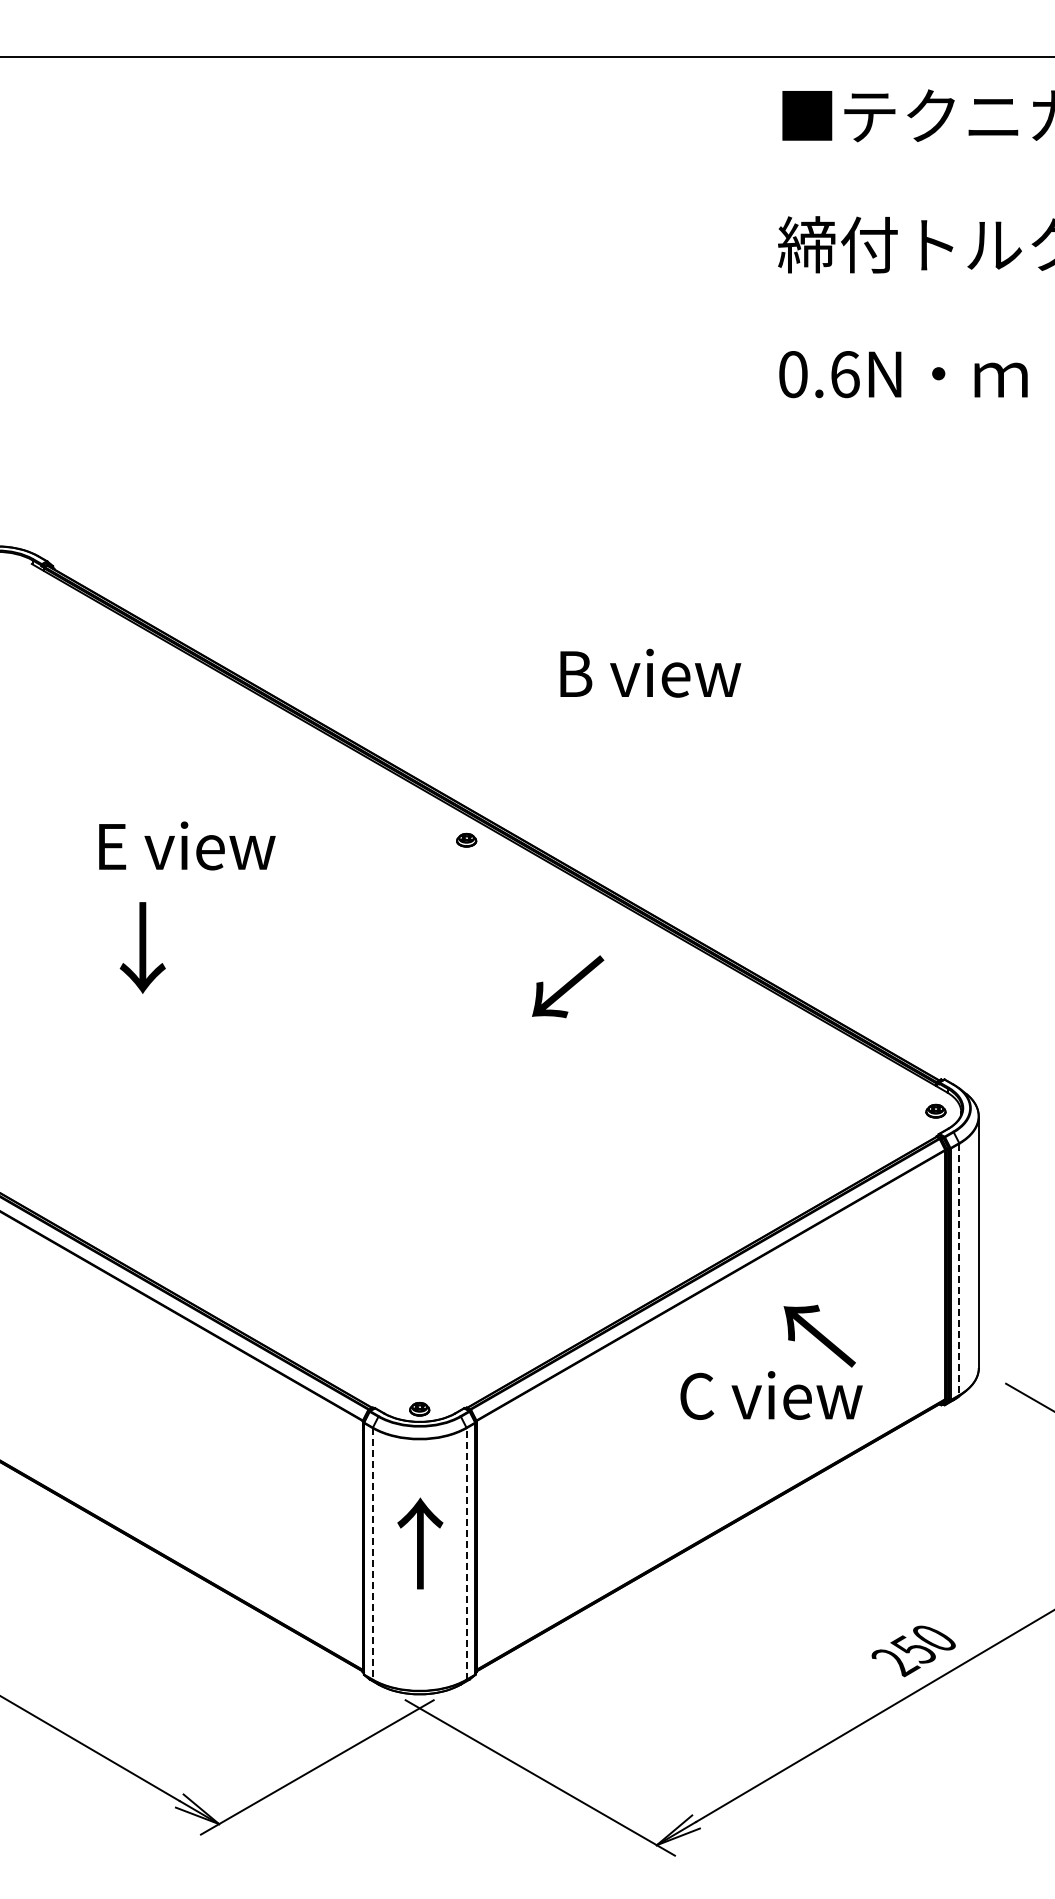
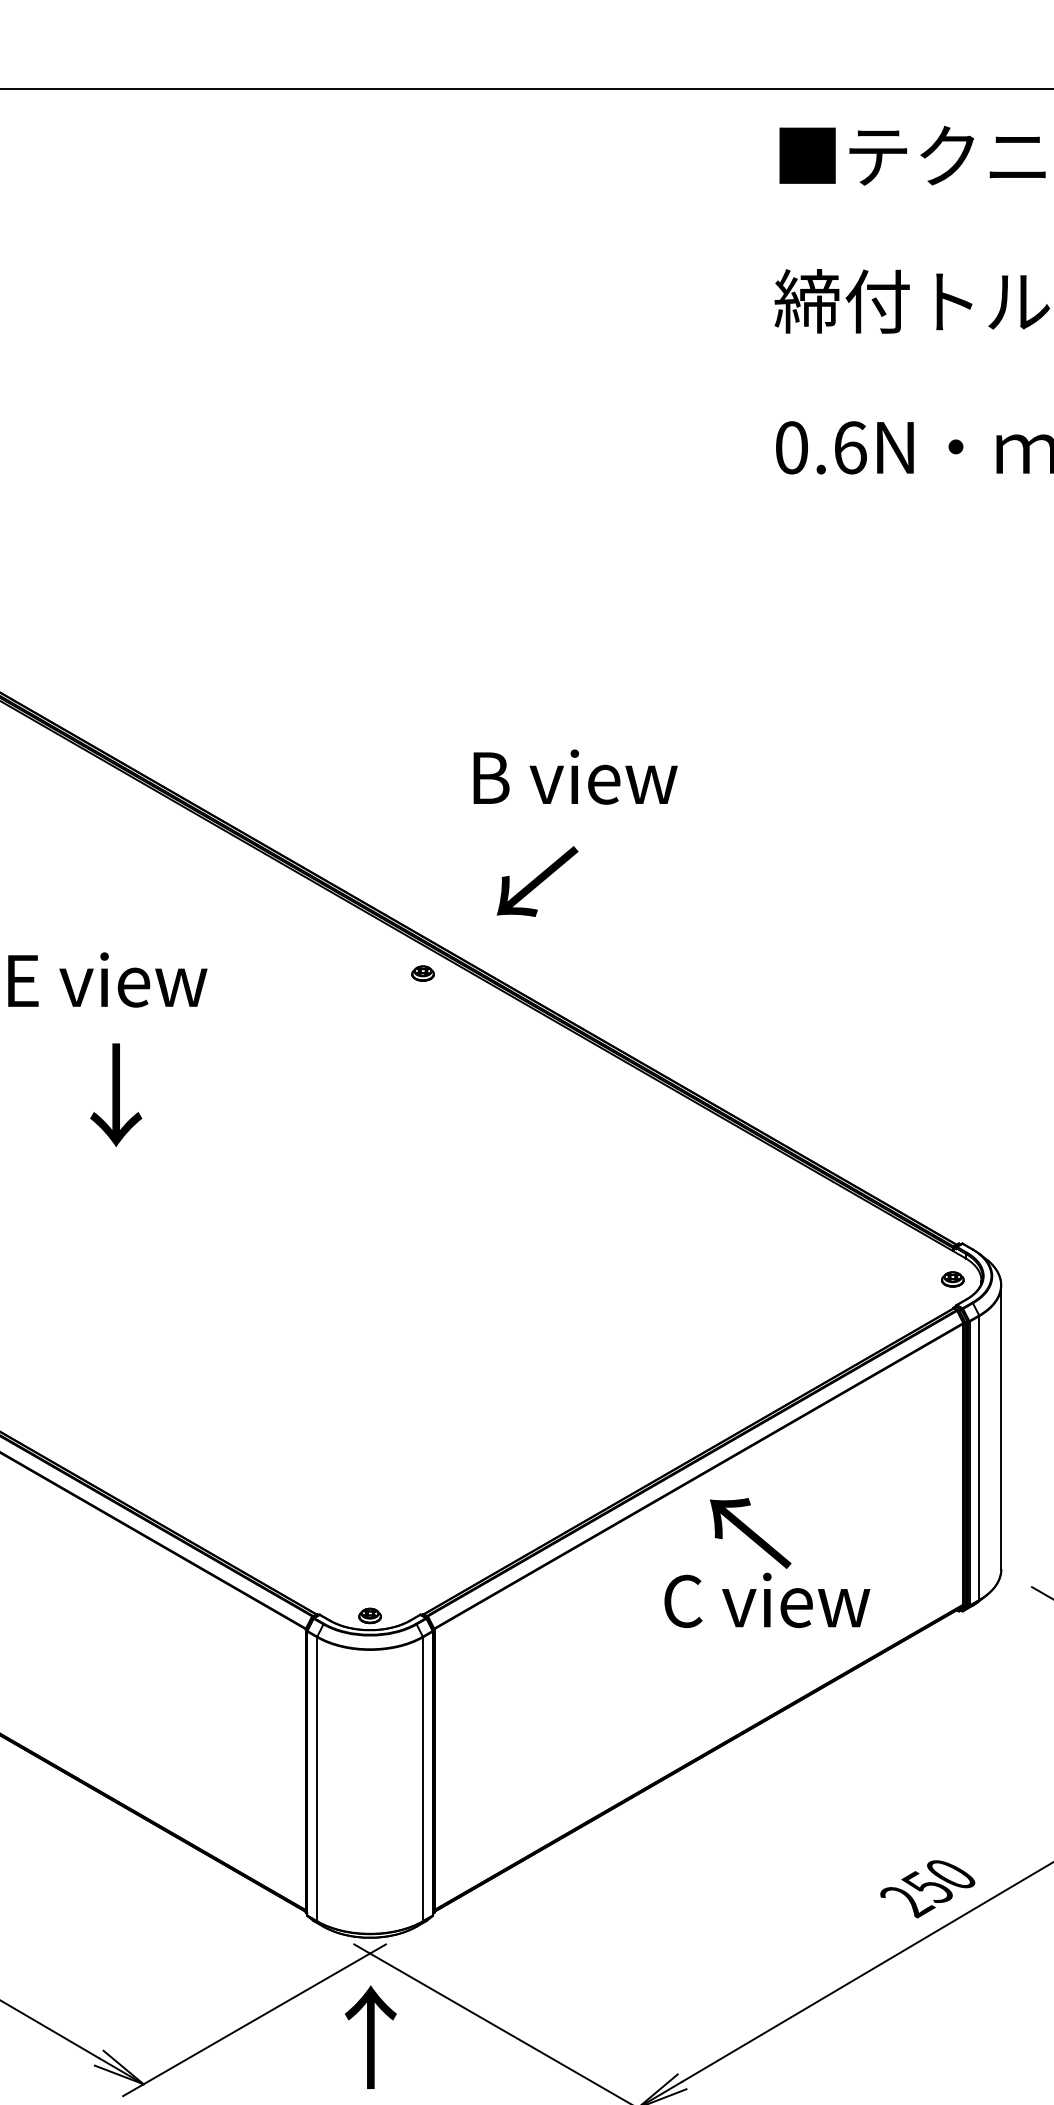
text: (650, 672) -> (575, 776), moved
text: (142, 947) -> (115, 1094), moved
text: (568, 986) -> (538, 881), moved
line: (959, 1269) -> (979, 1458), dashed -> solid
text: (819, 1335) -> (750, 1532), moved
text: (420, 1543) -> (370, 2037), moved
line: (372, 1553) -> (316, 1778), dashed -> solid
line: (466, 1553) -> (422, 1778), dashed -> solid

